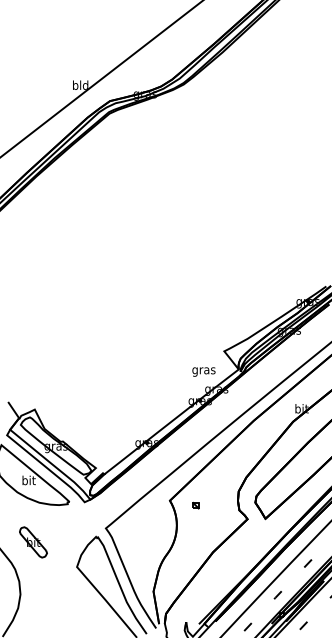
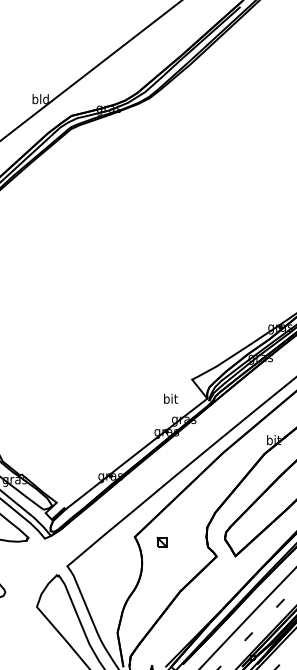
text: (203, 370) -> (170, 399), gras -> bit
part: (195, 505) -> (161, 542), size x1.6

